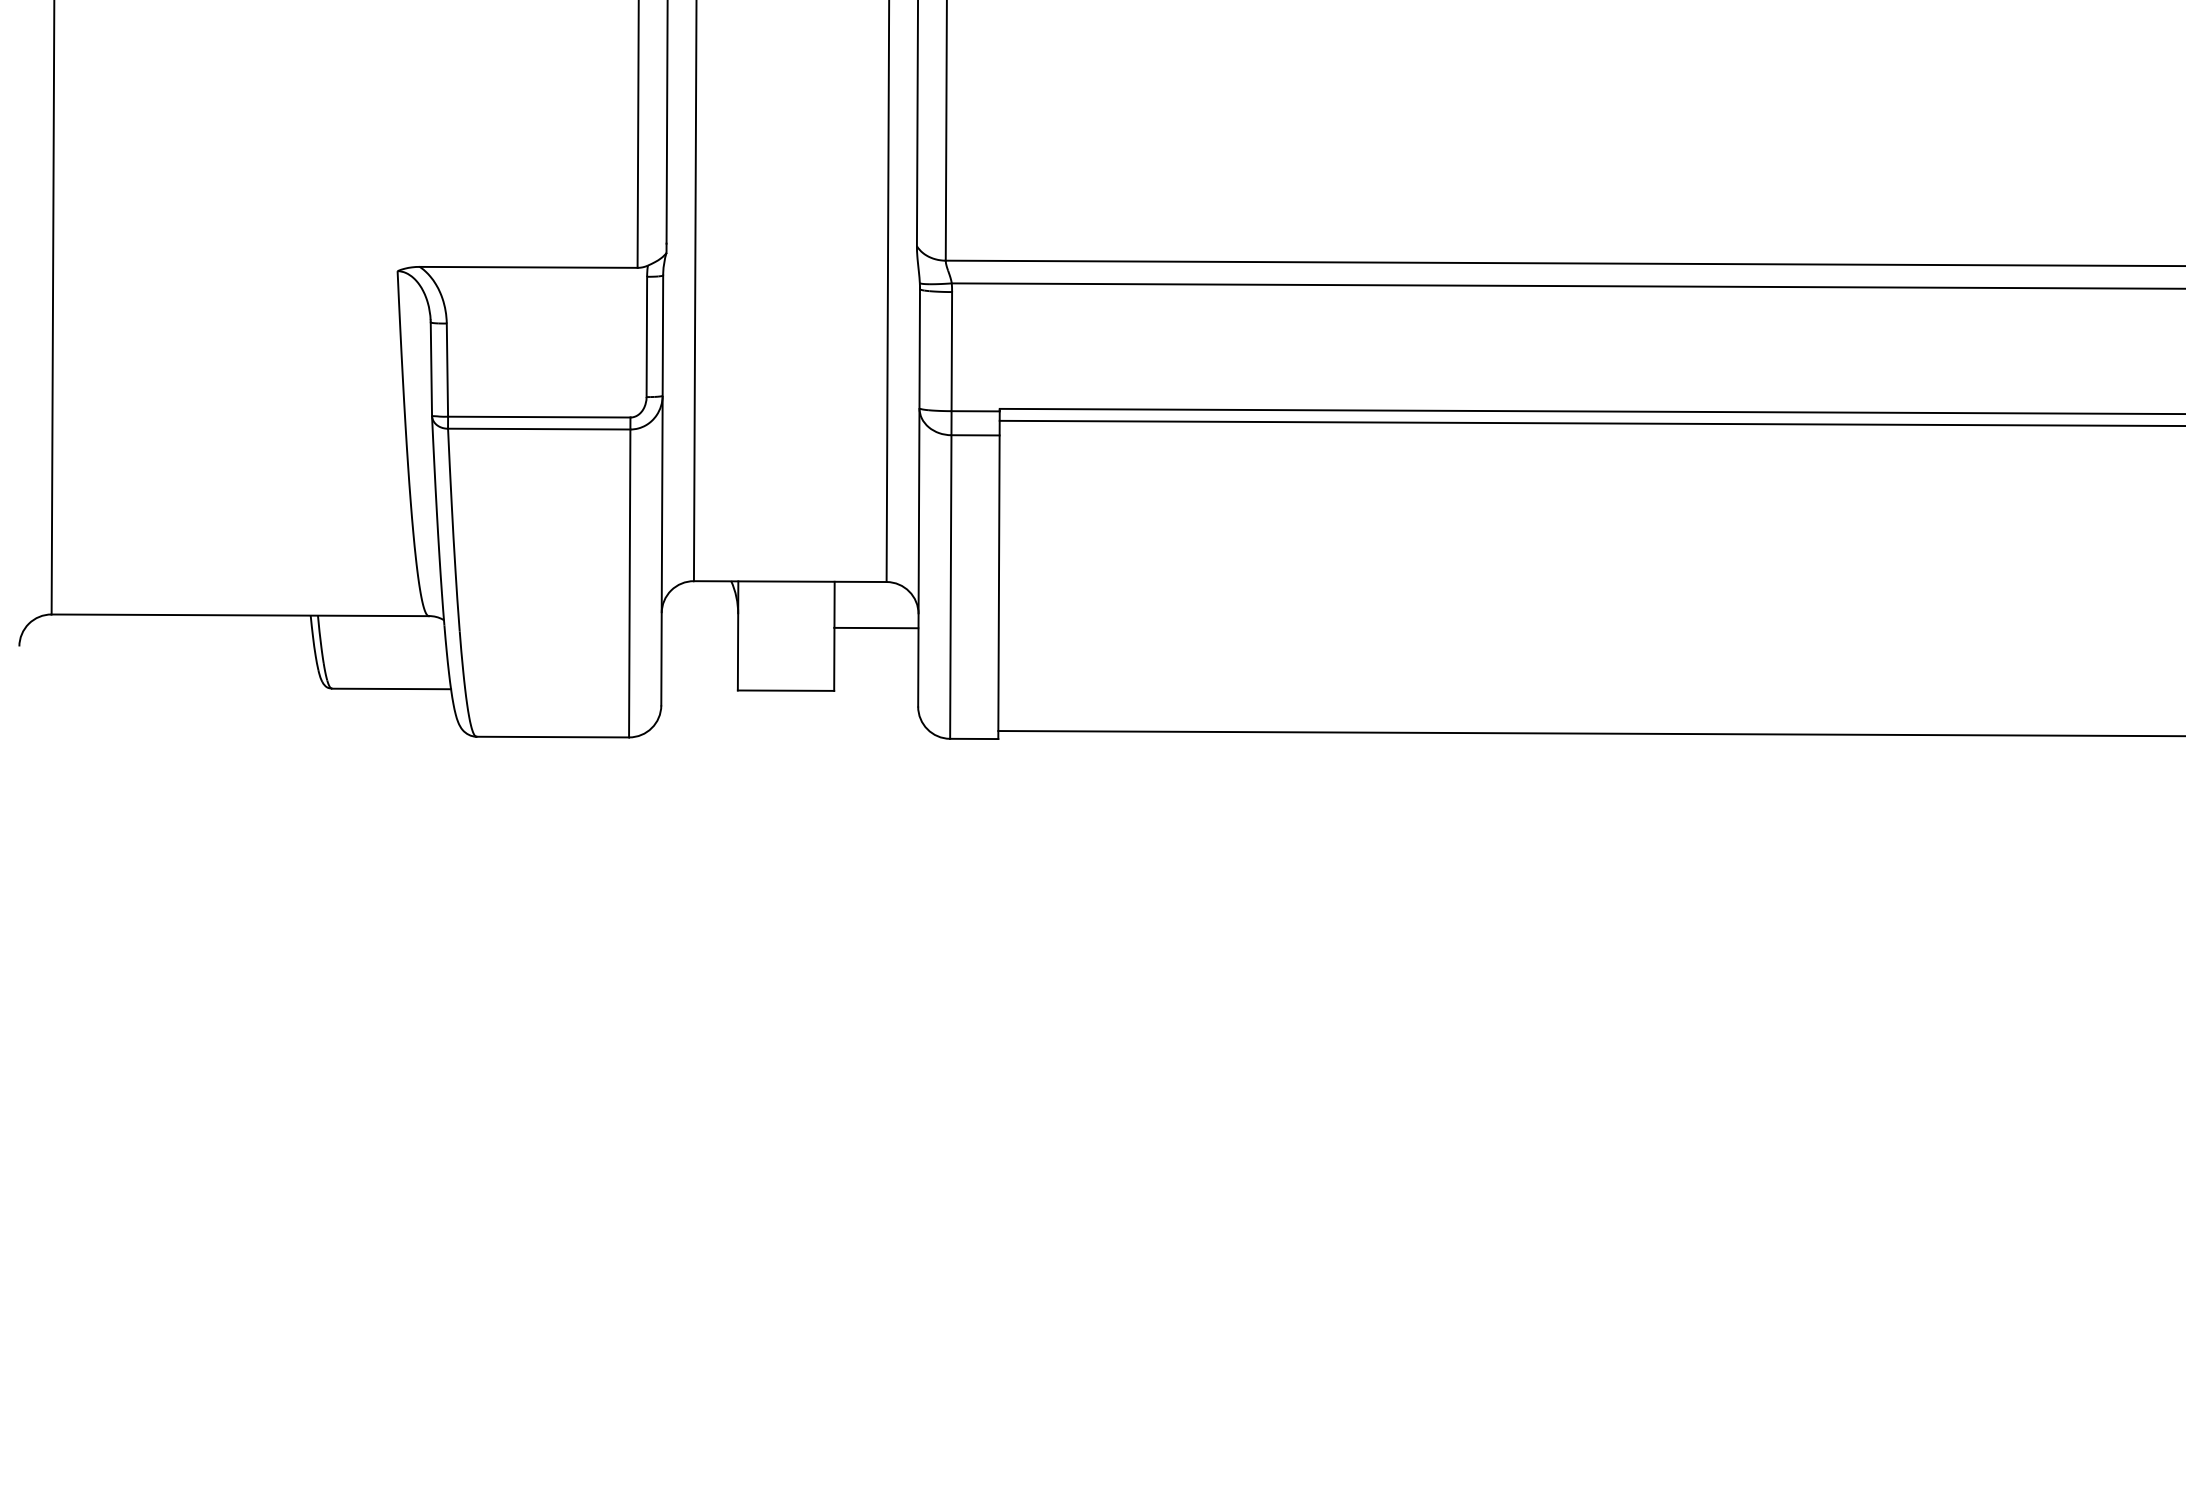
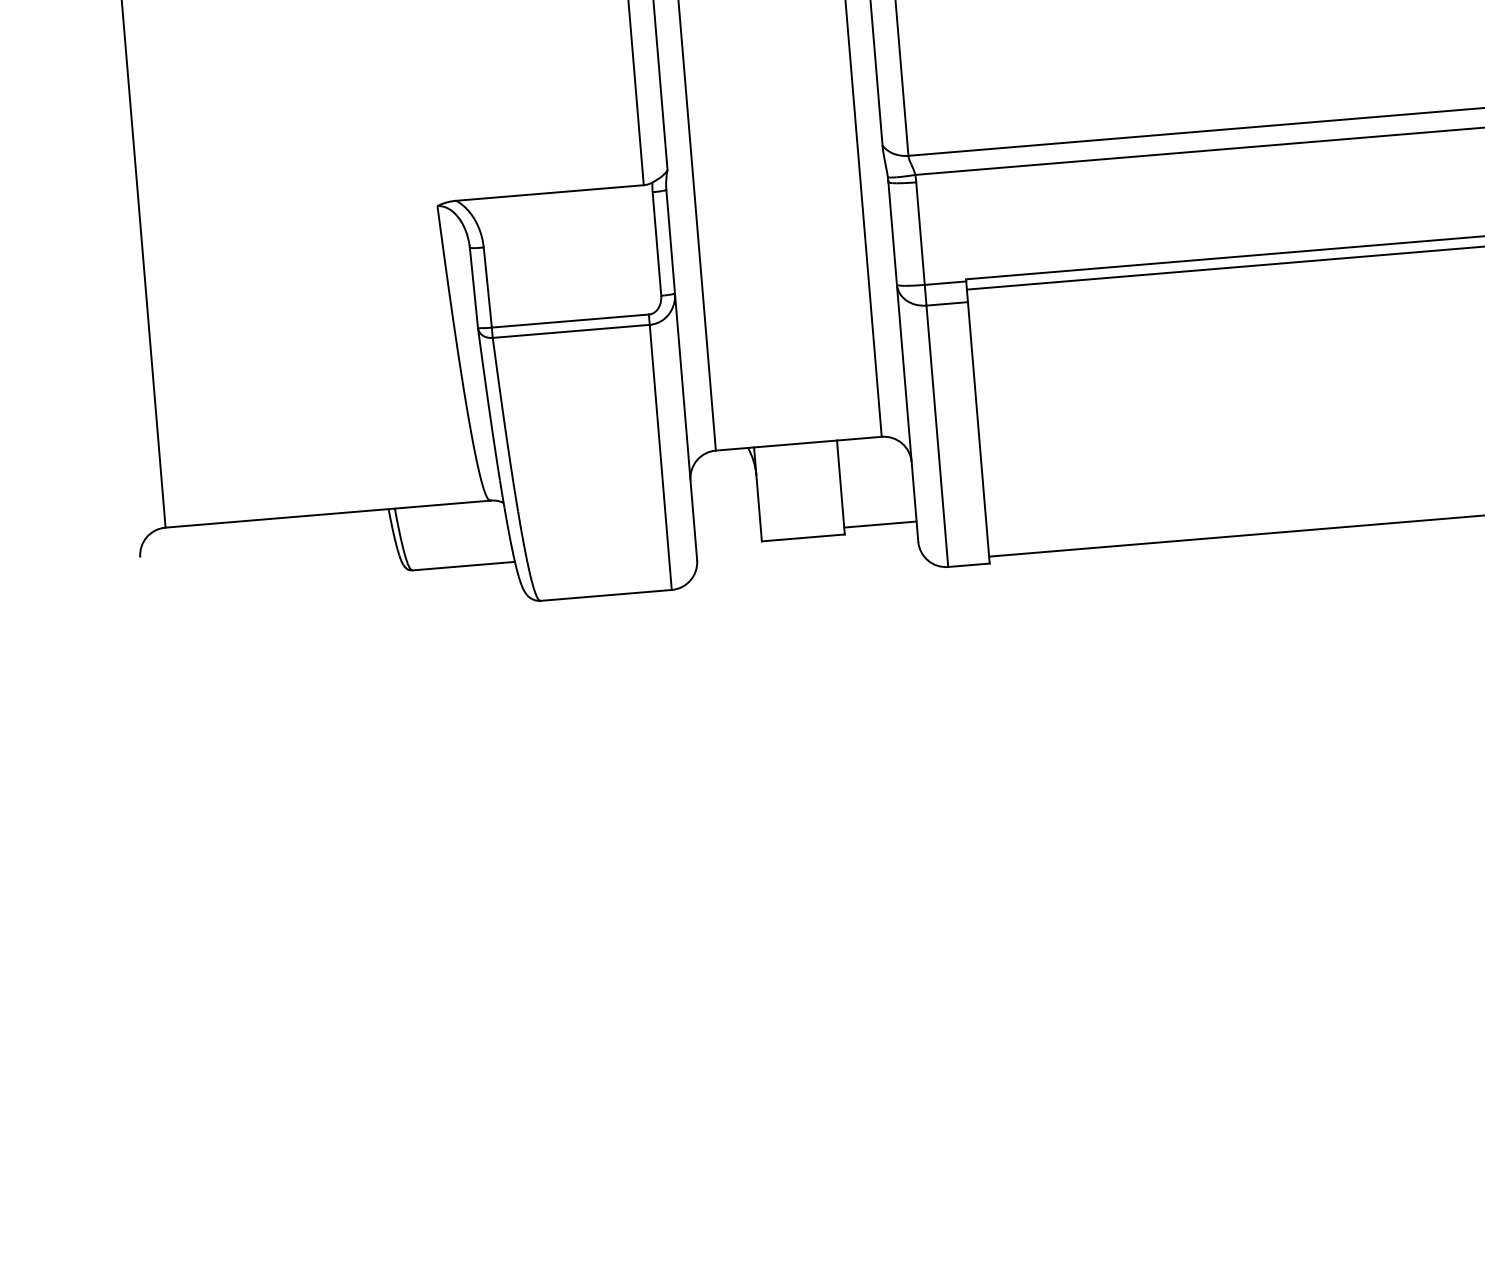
line: (876, 627) -> (880, 524), moved

